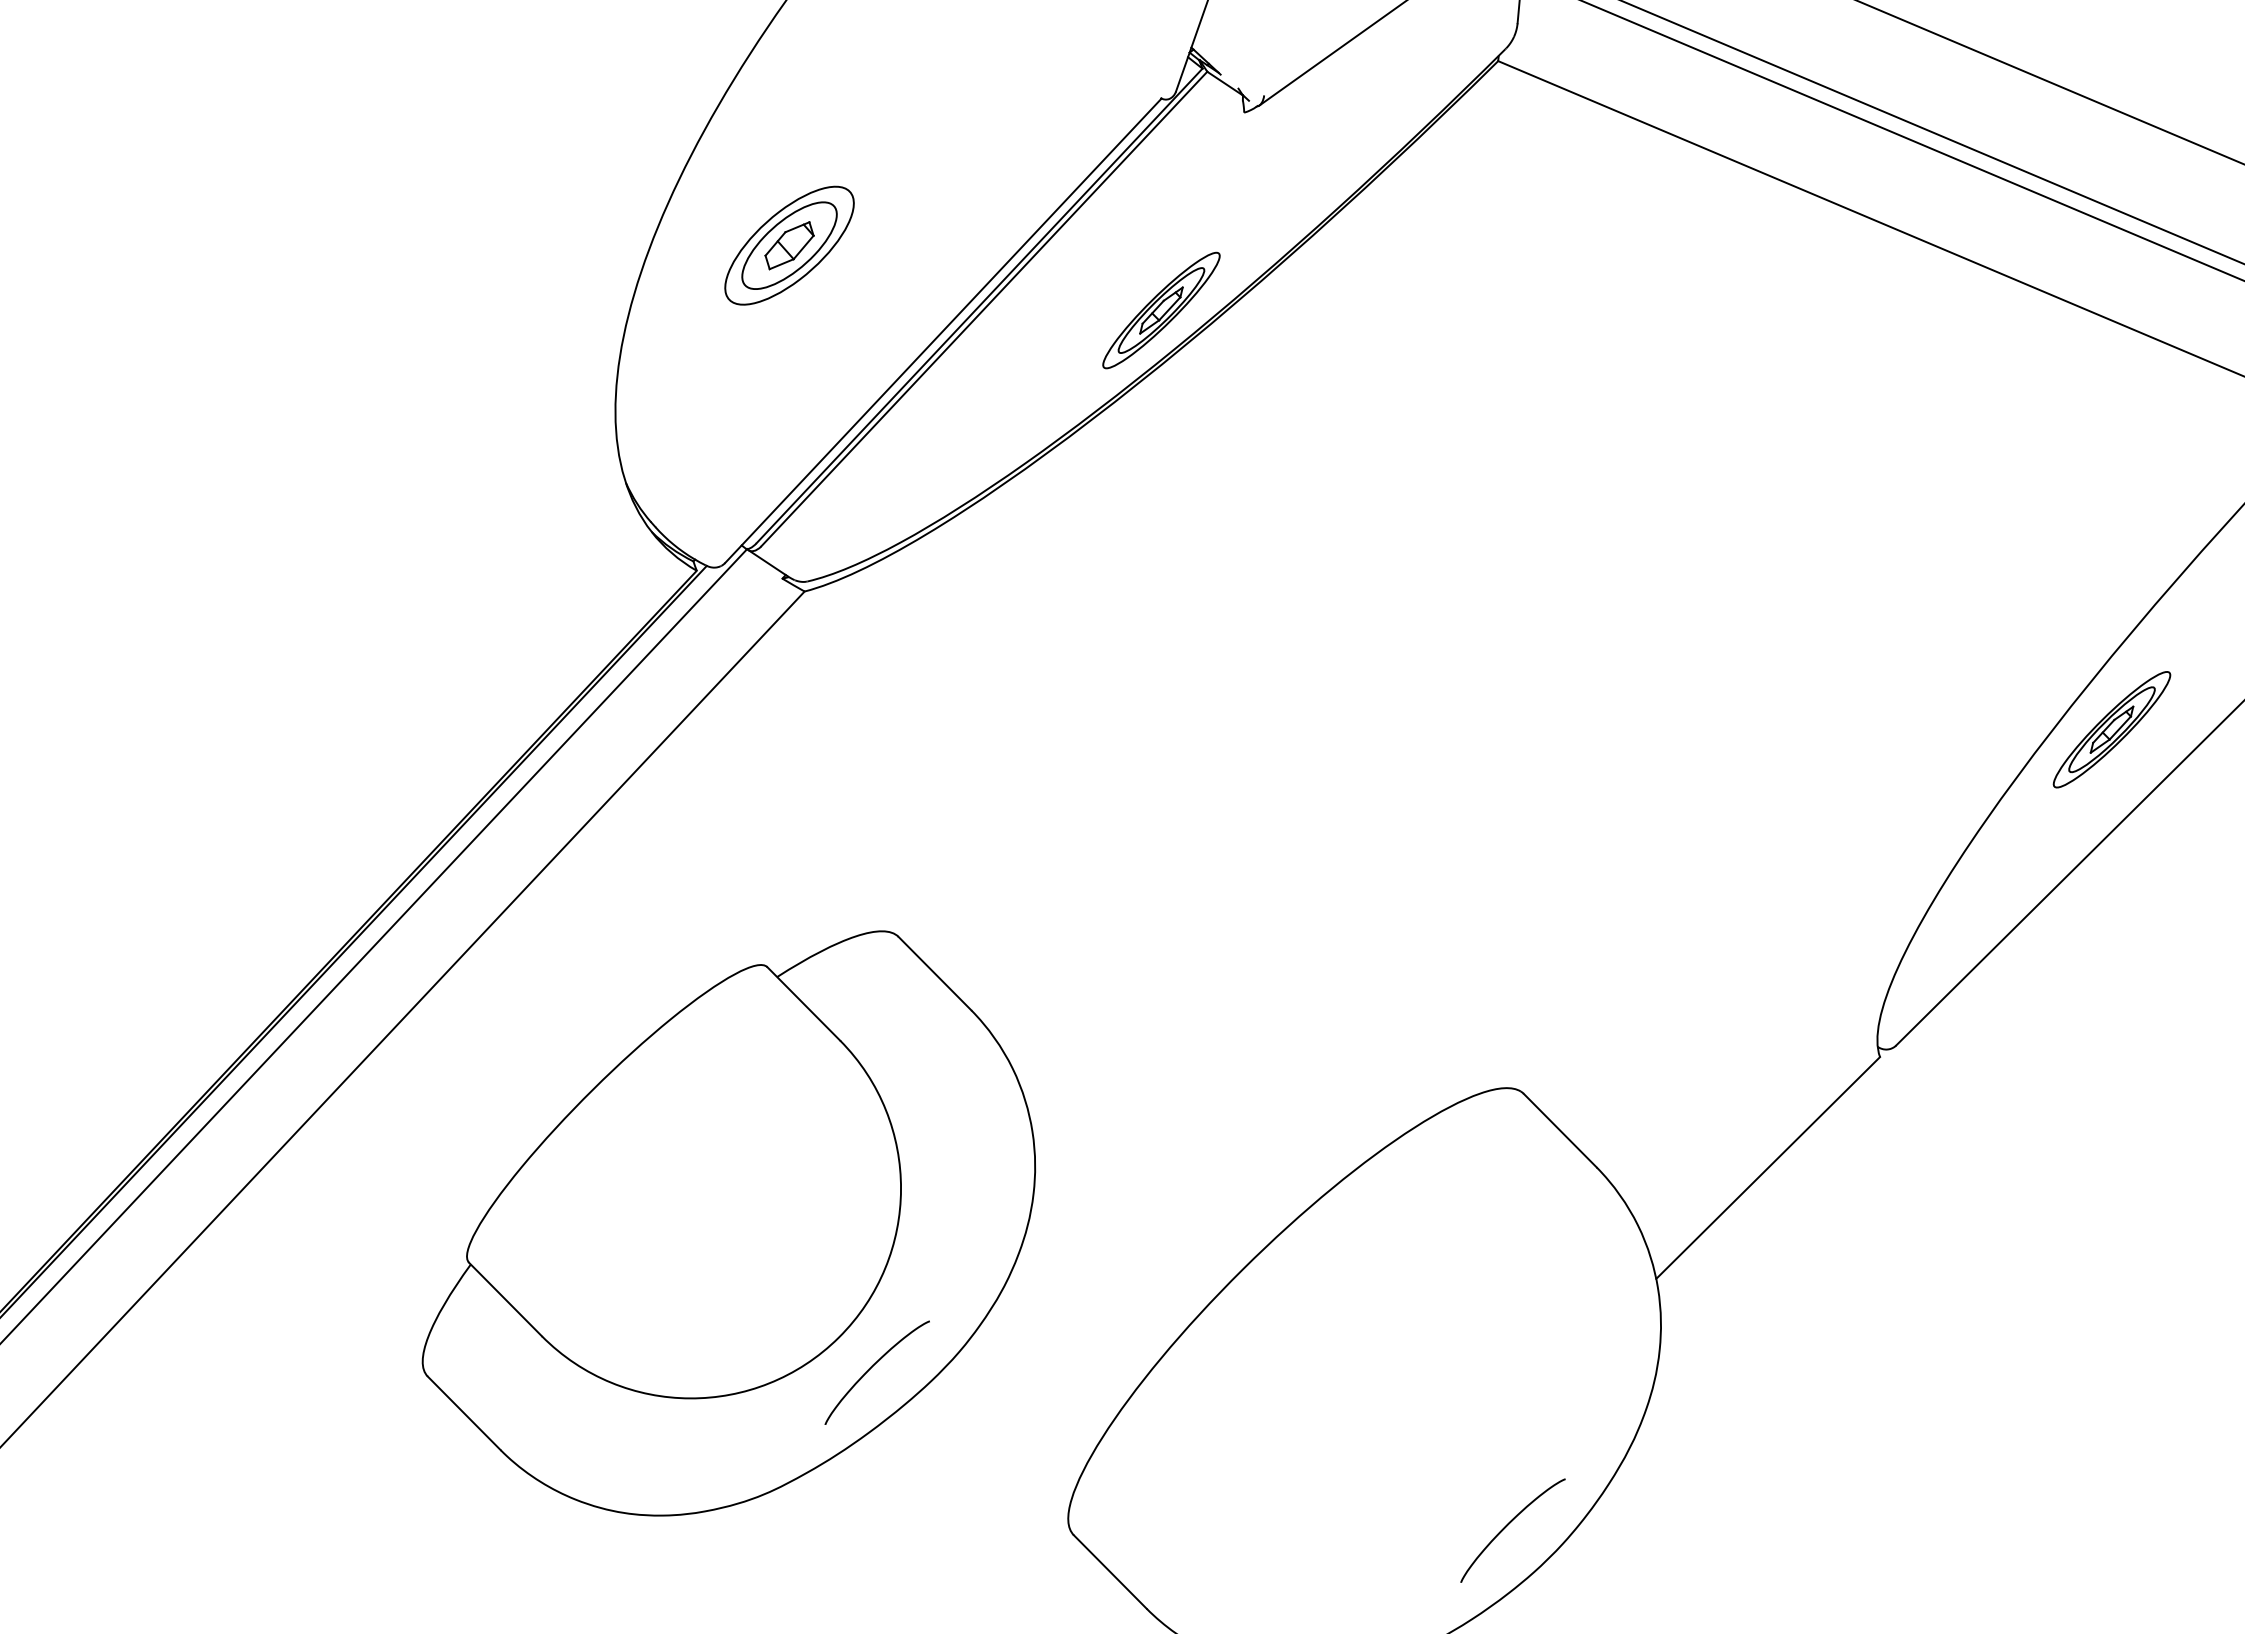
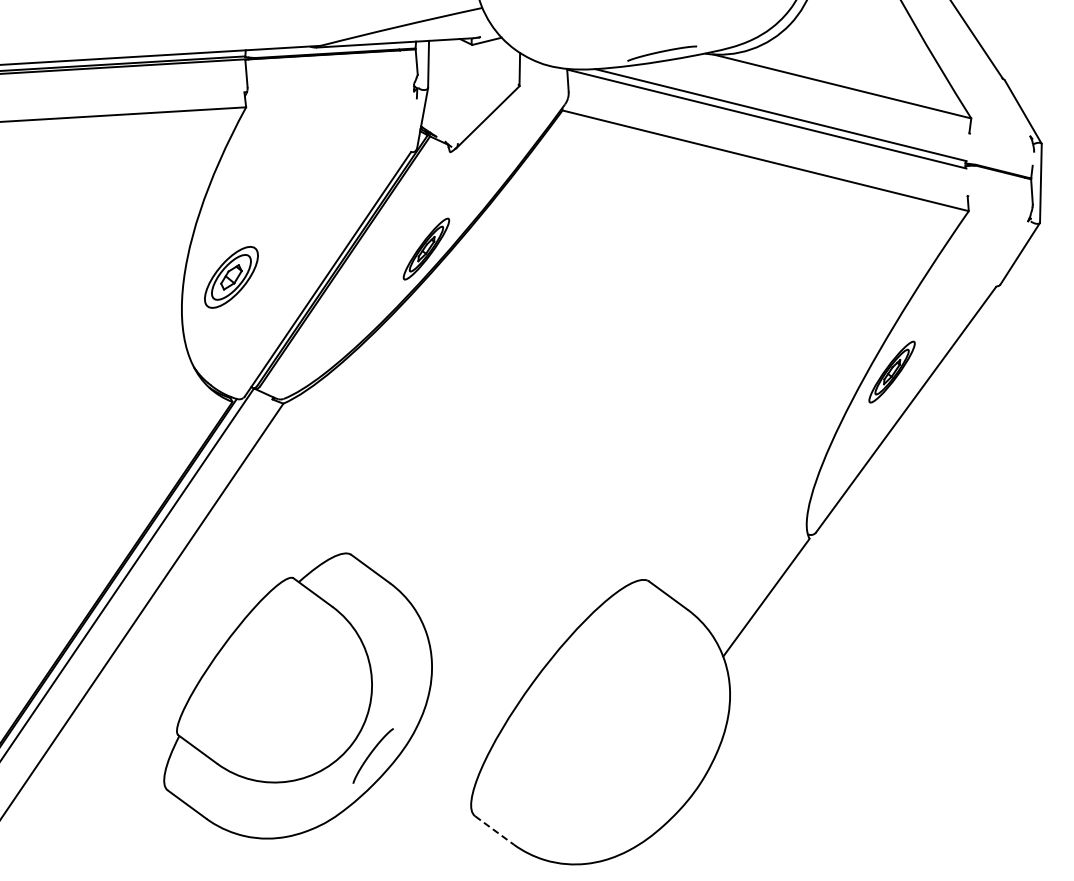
part: (789, 245) -> (231, 277), moved
curve: (1508, 1528) -> (673, 781), removed
line: (1110, 1572) -> (494, 830), solid -> dashed

